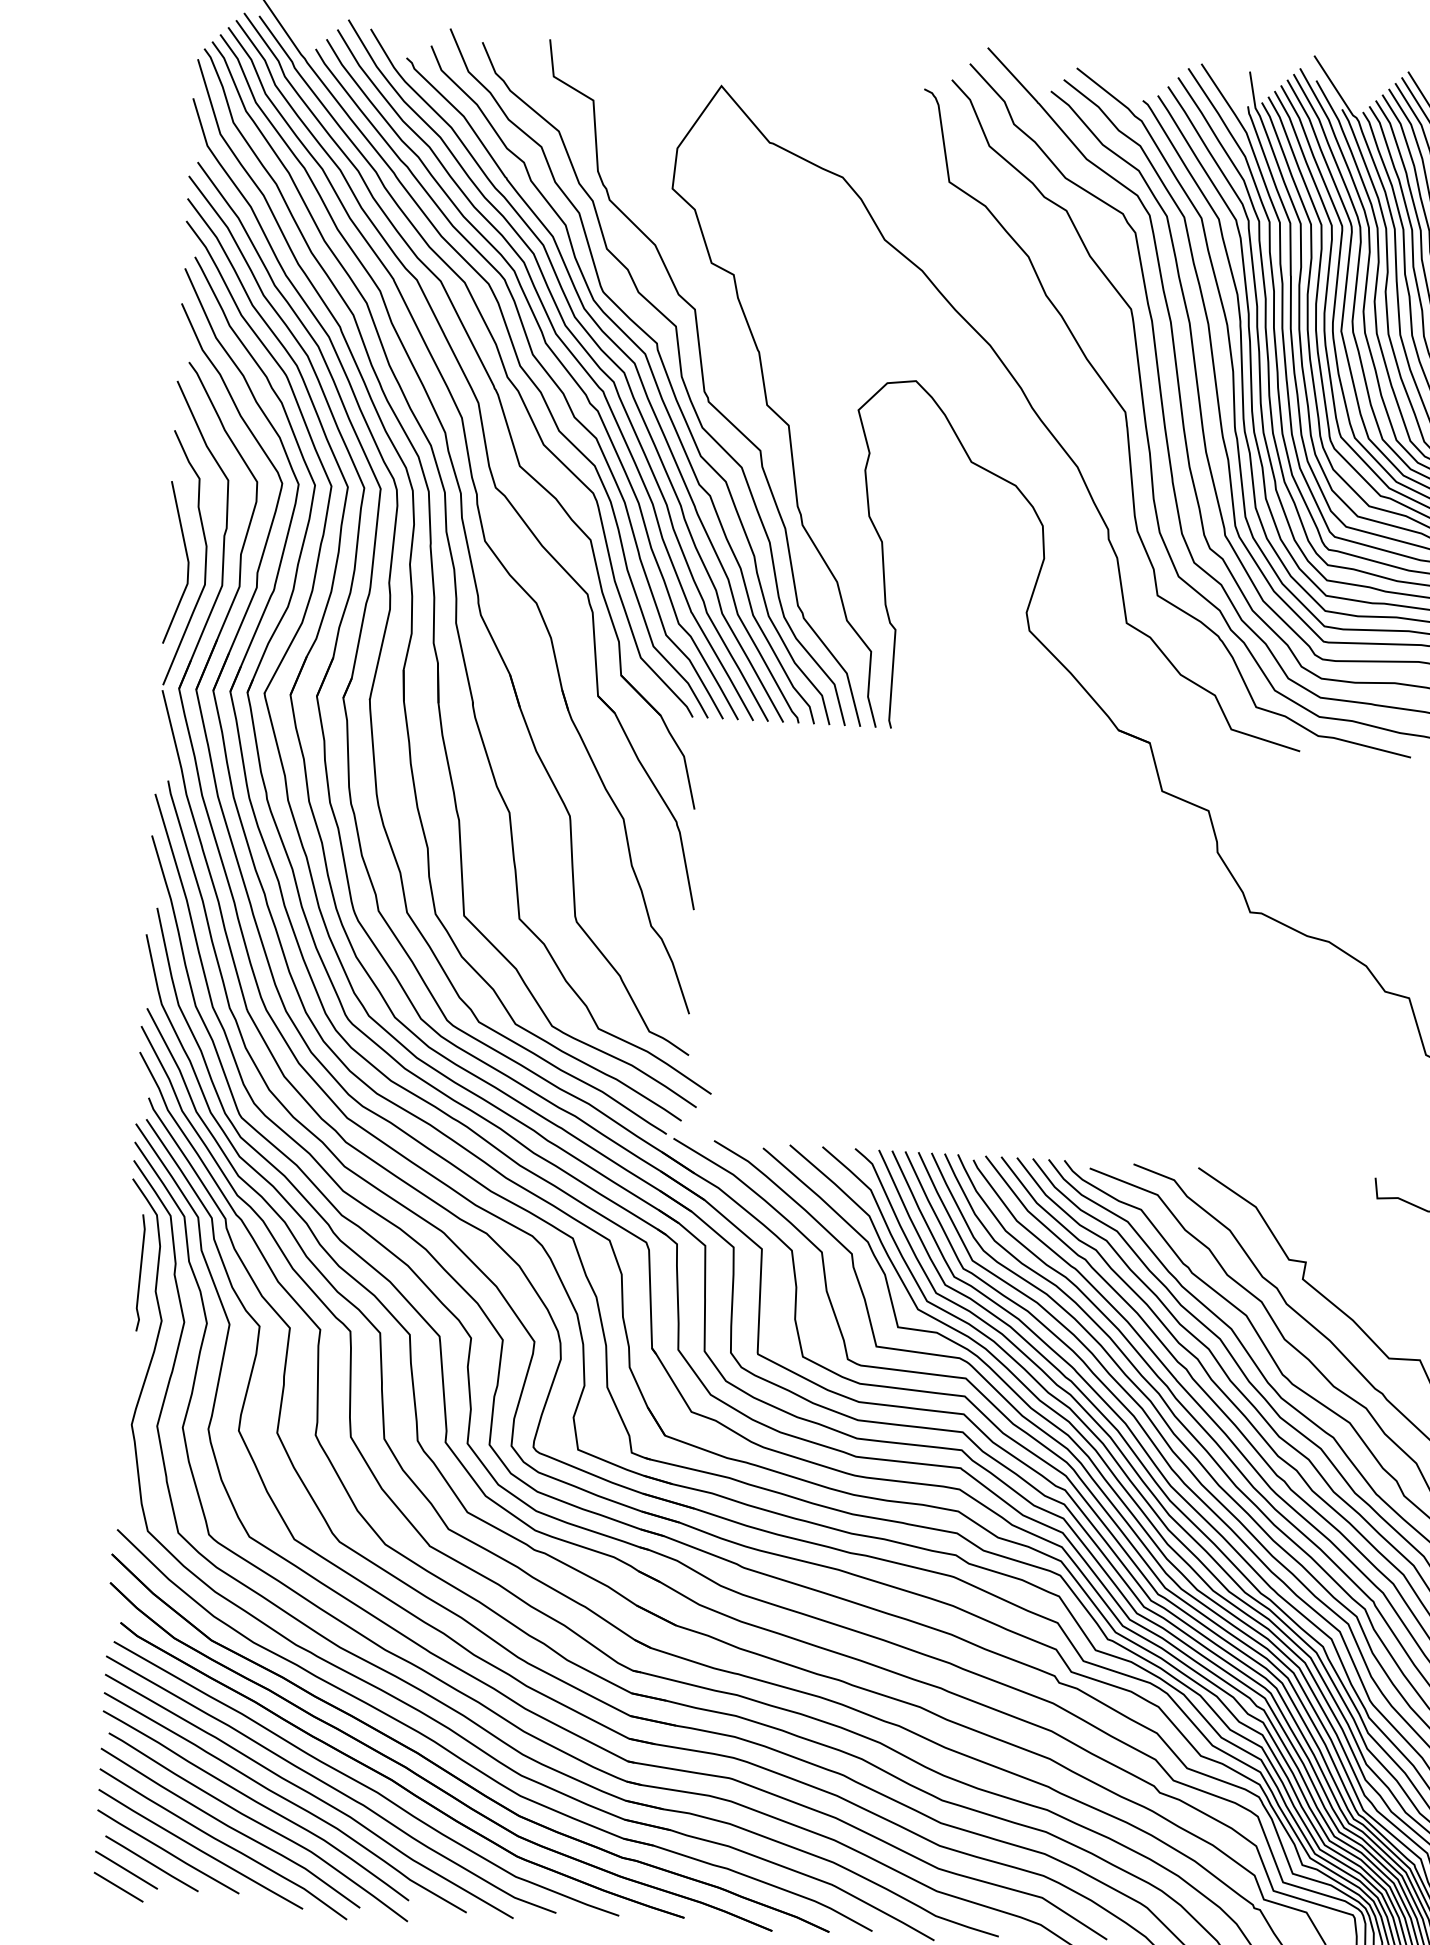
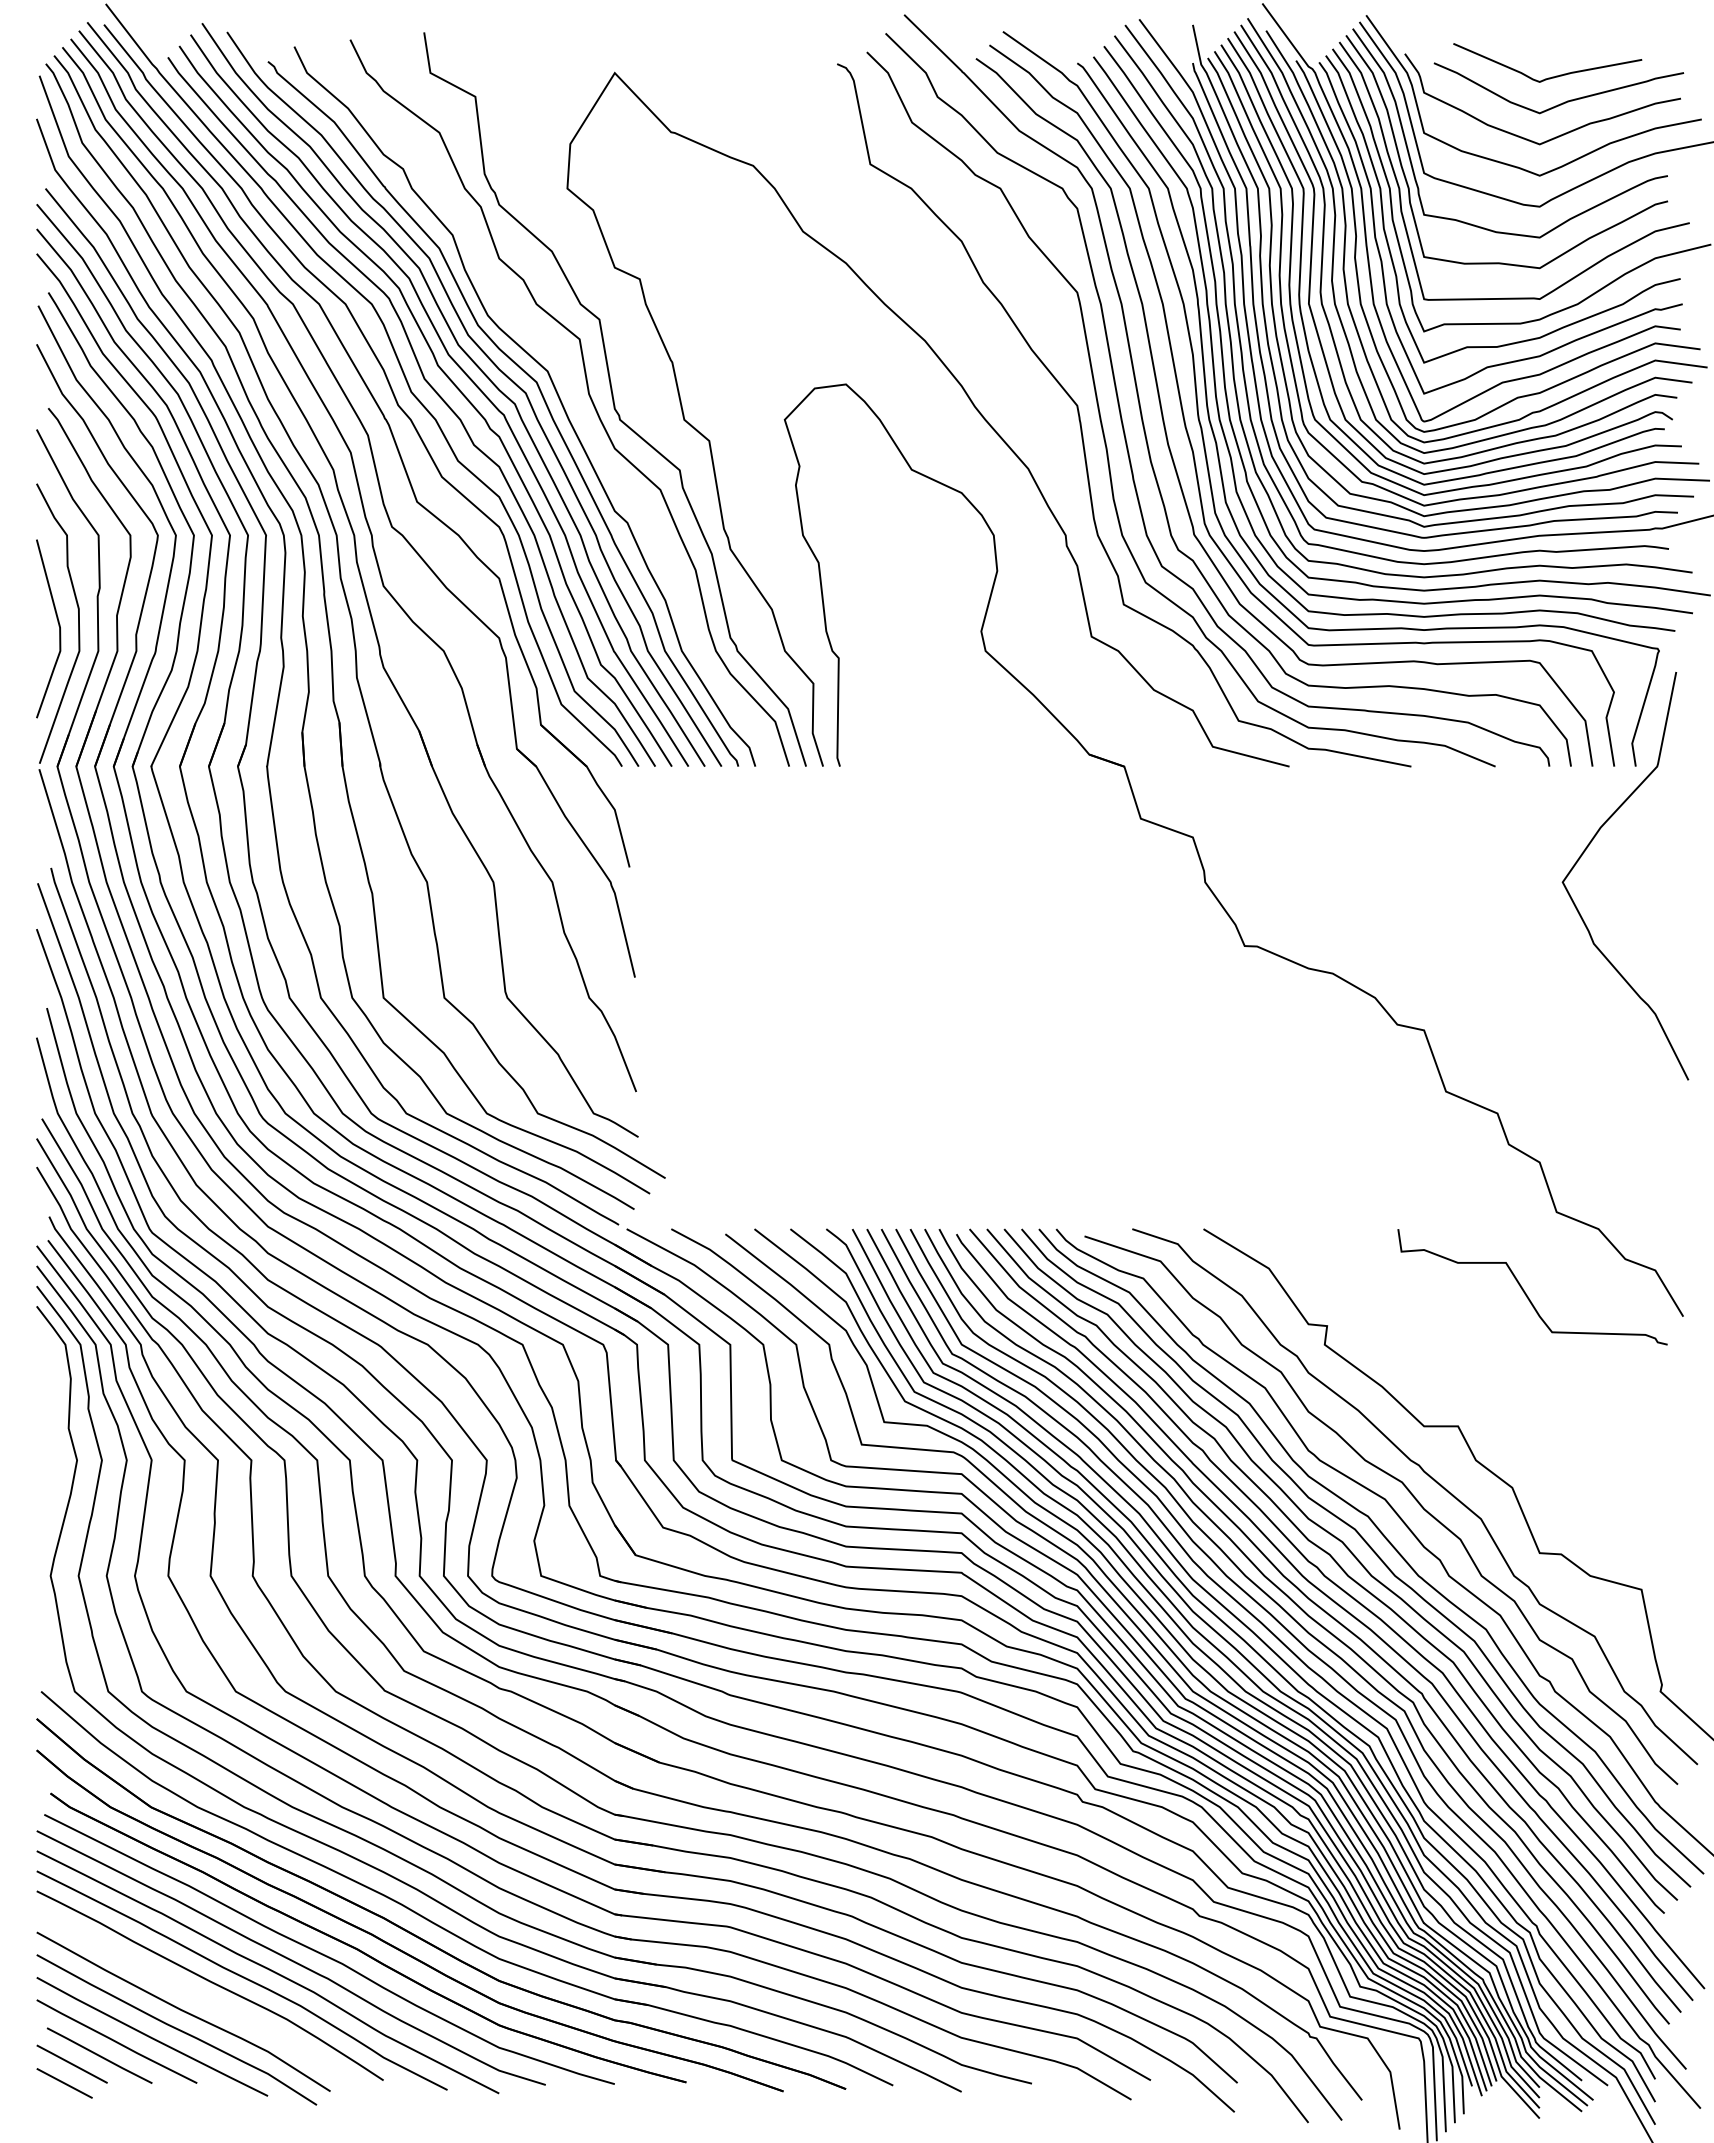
curve: (664, 370) -> (569, 388), removed
line: (140, 1272) -> (50, 1408), removed
curve: (259, 1824) -> (215, 2006), removed

